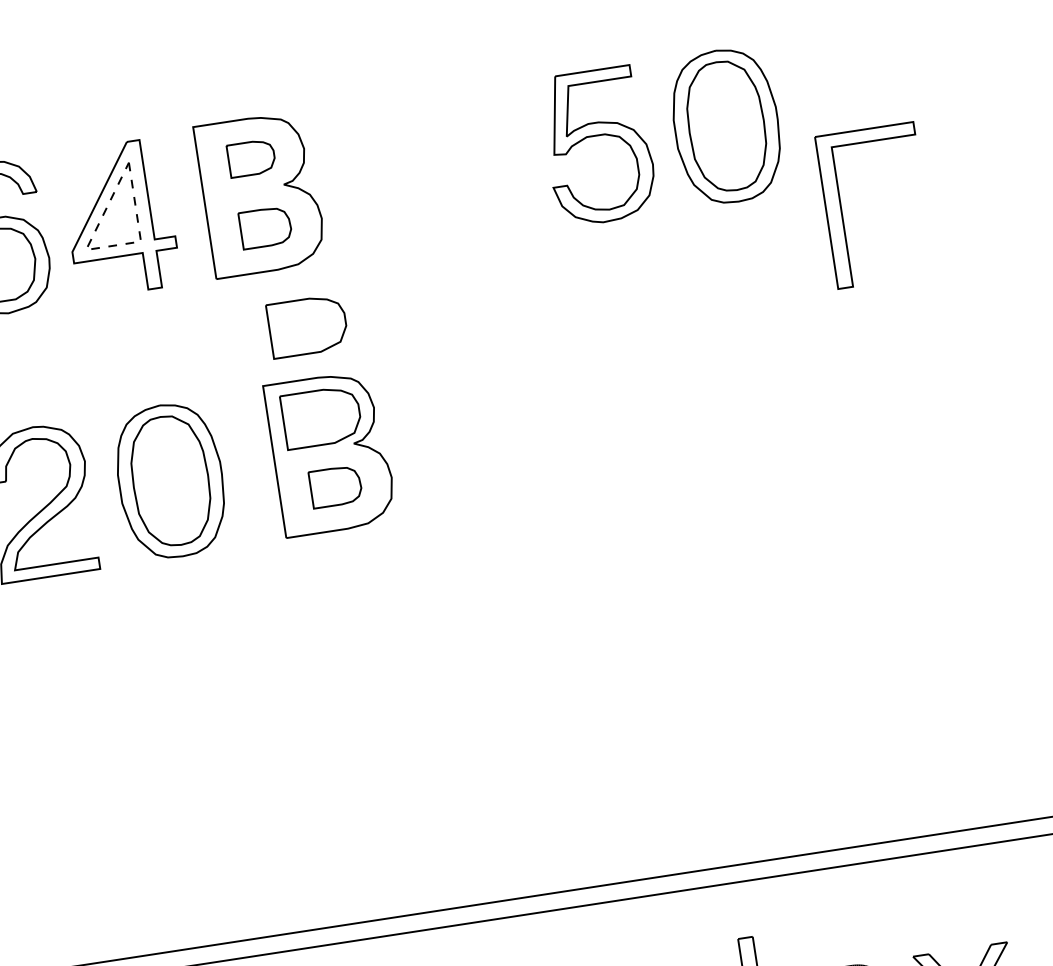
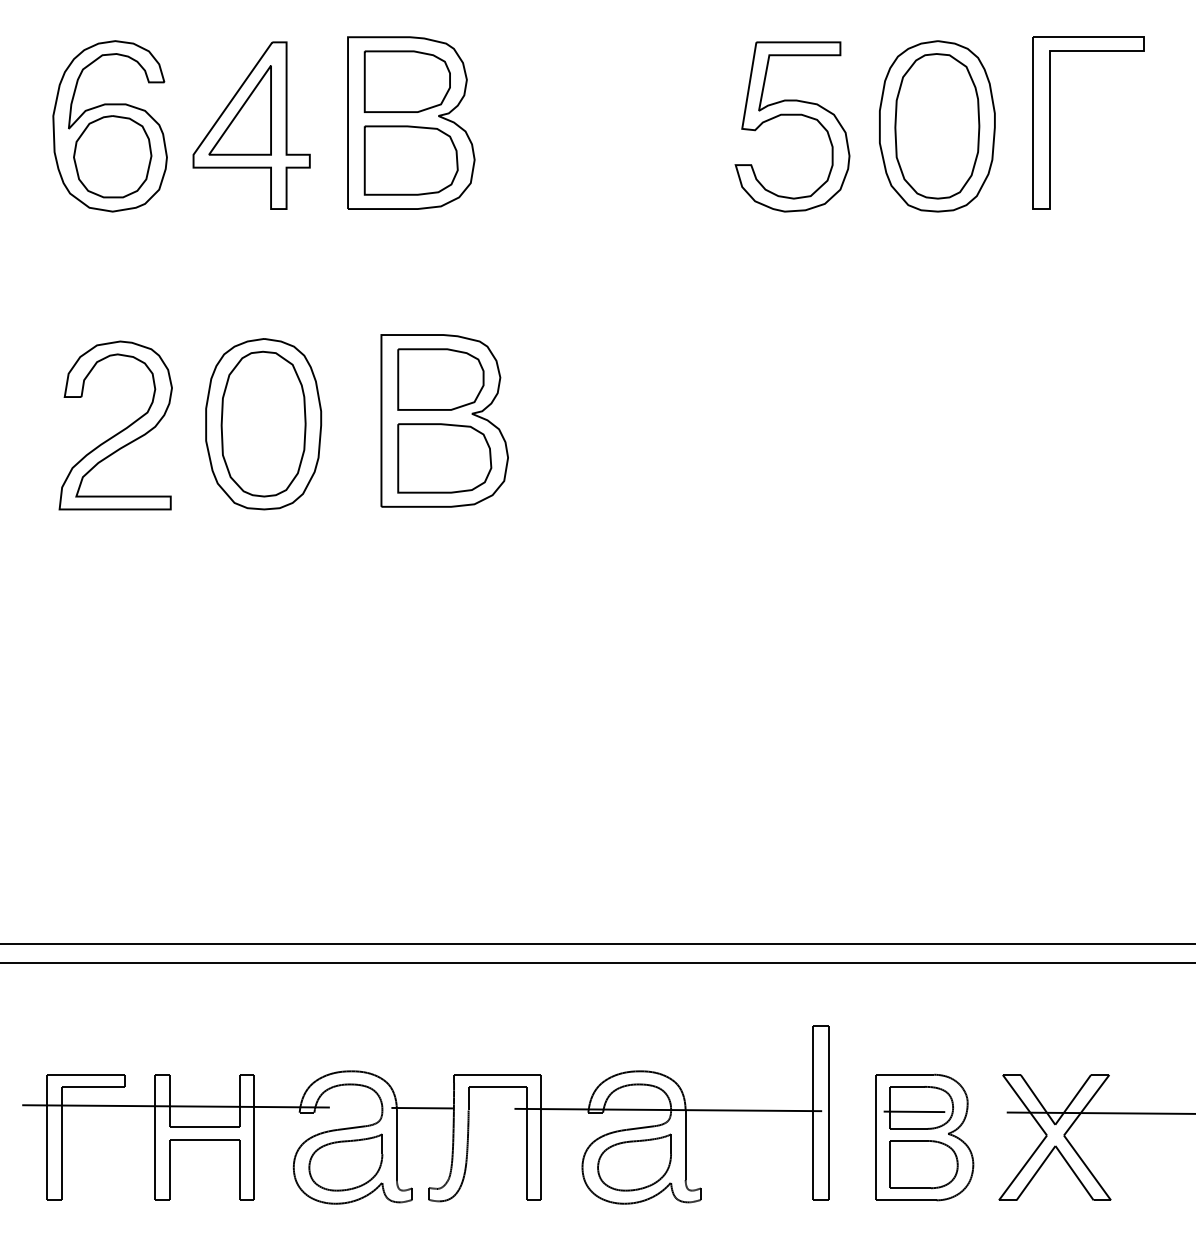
part: (250, 158) -> (406, 81), size x1.67
part: (841, 210) -> (1050, 122), moved
part: (265, 227) -> (410, 160), size x1.67
line: (105, 246) -> (230, 154), dashed -> solid
part: (307, 326) -> (440, 276), removed
part: (335, 486) -> (444, 458), size x1.67

